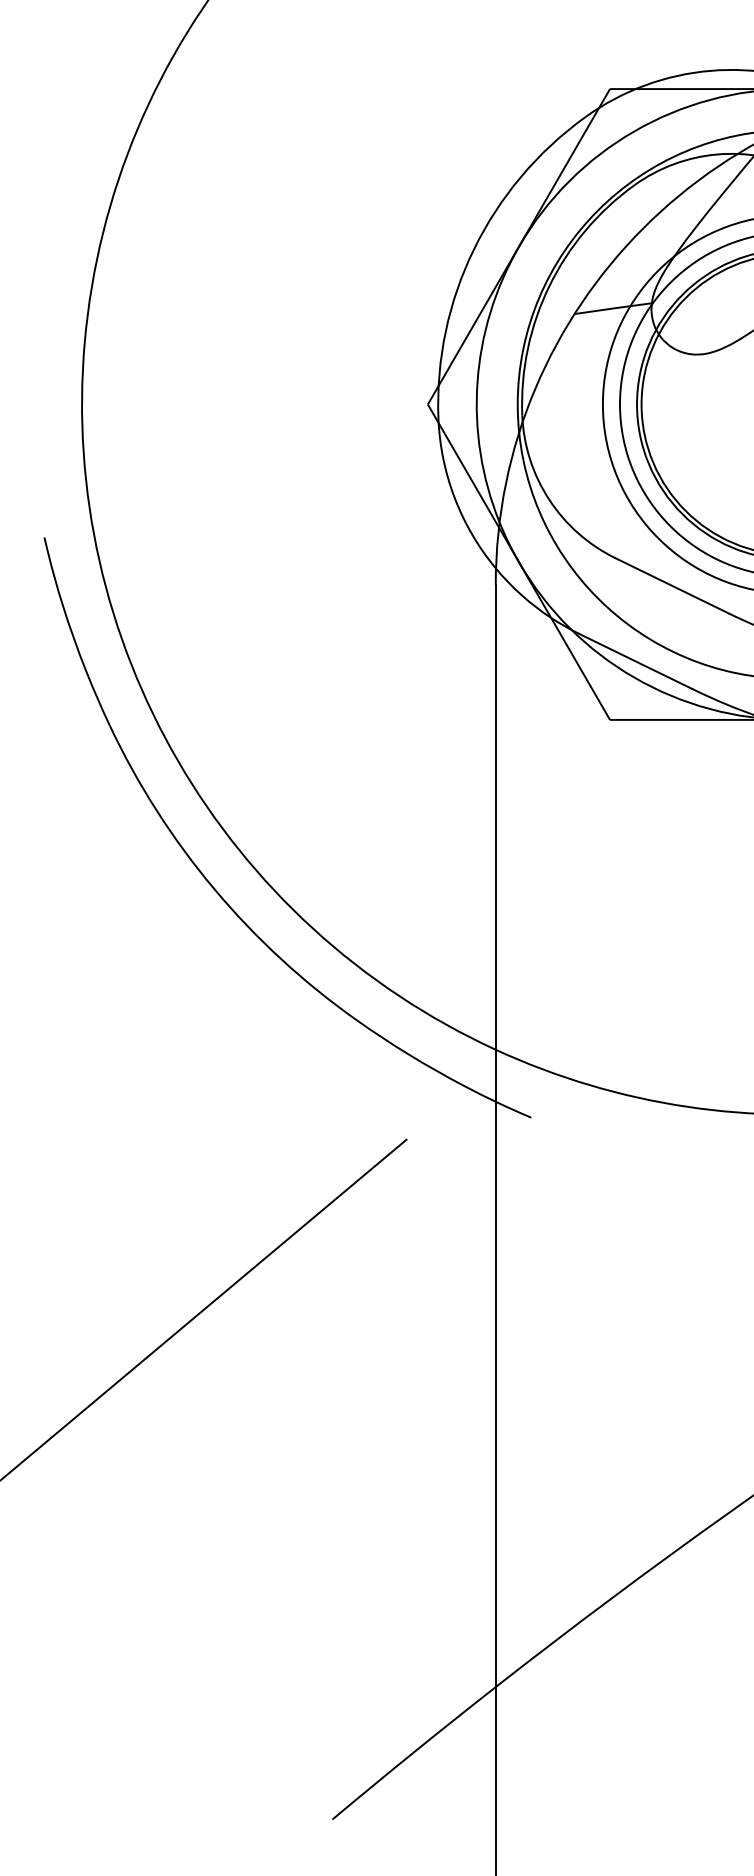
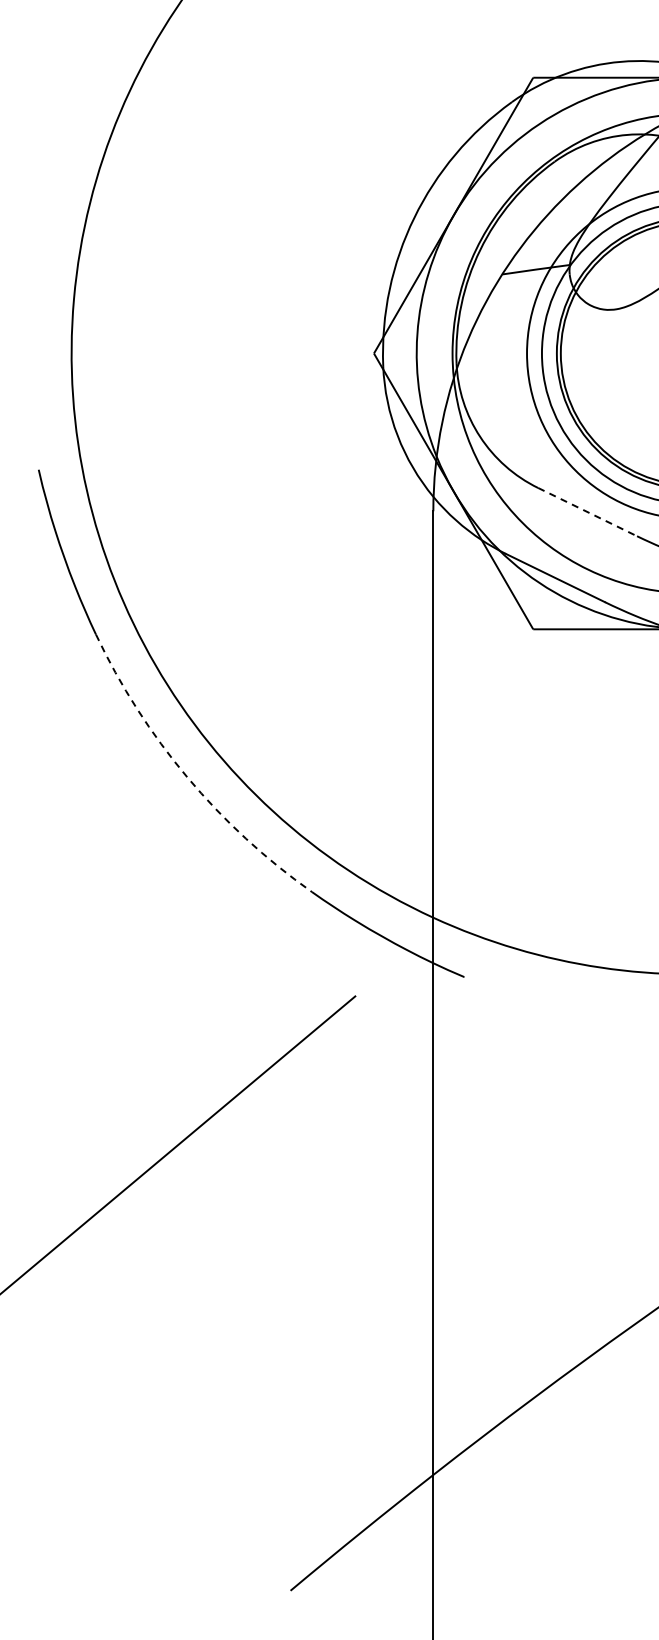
line: (672, 586) -> (587, 512), solid -> dashed
arc: (214, 889) -> (187, 777), solid -> dashed

